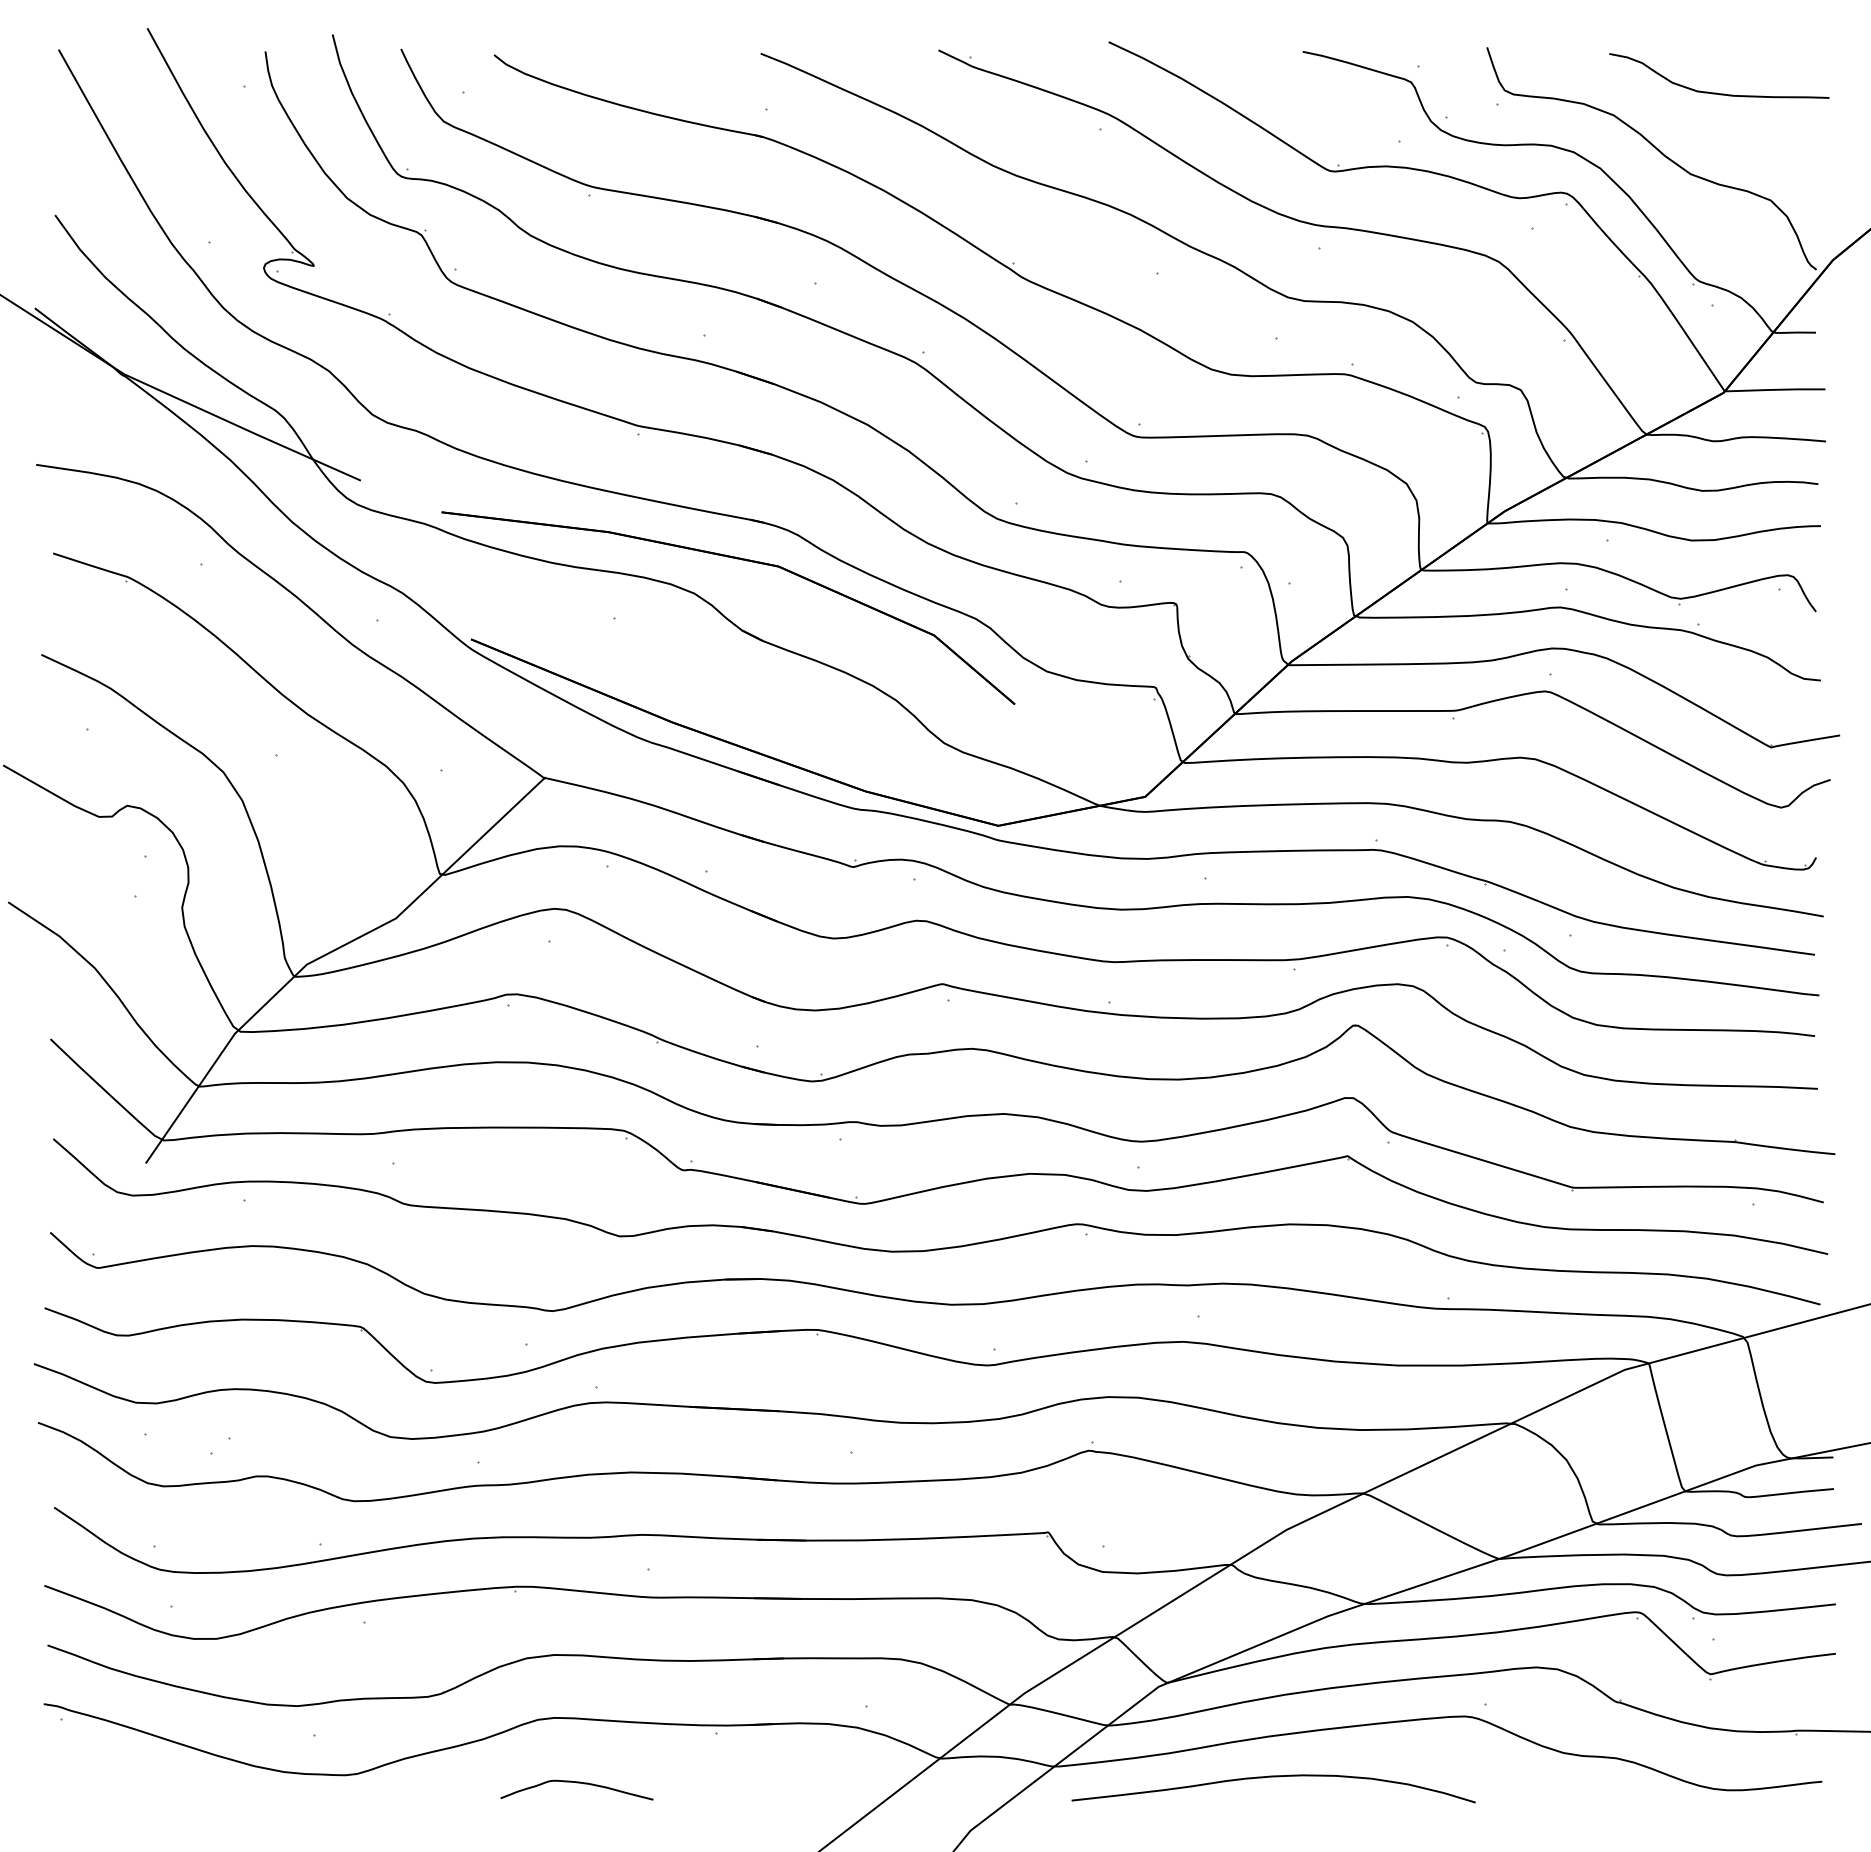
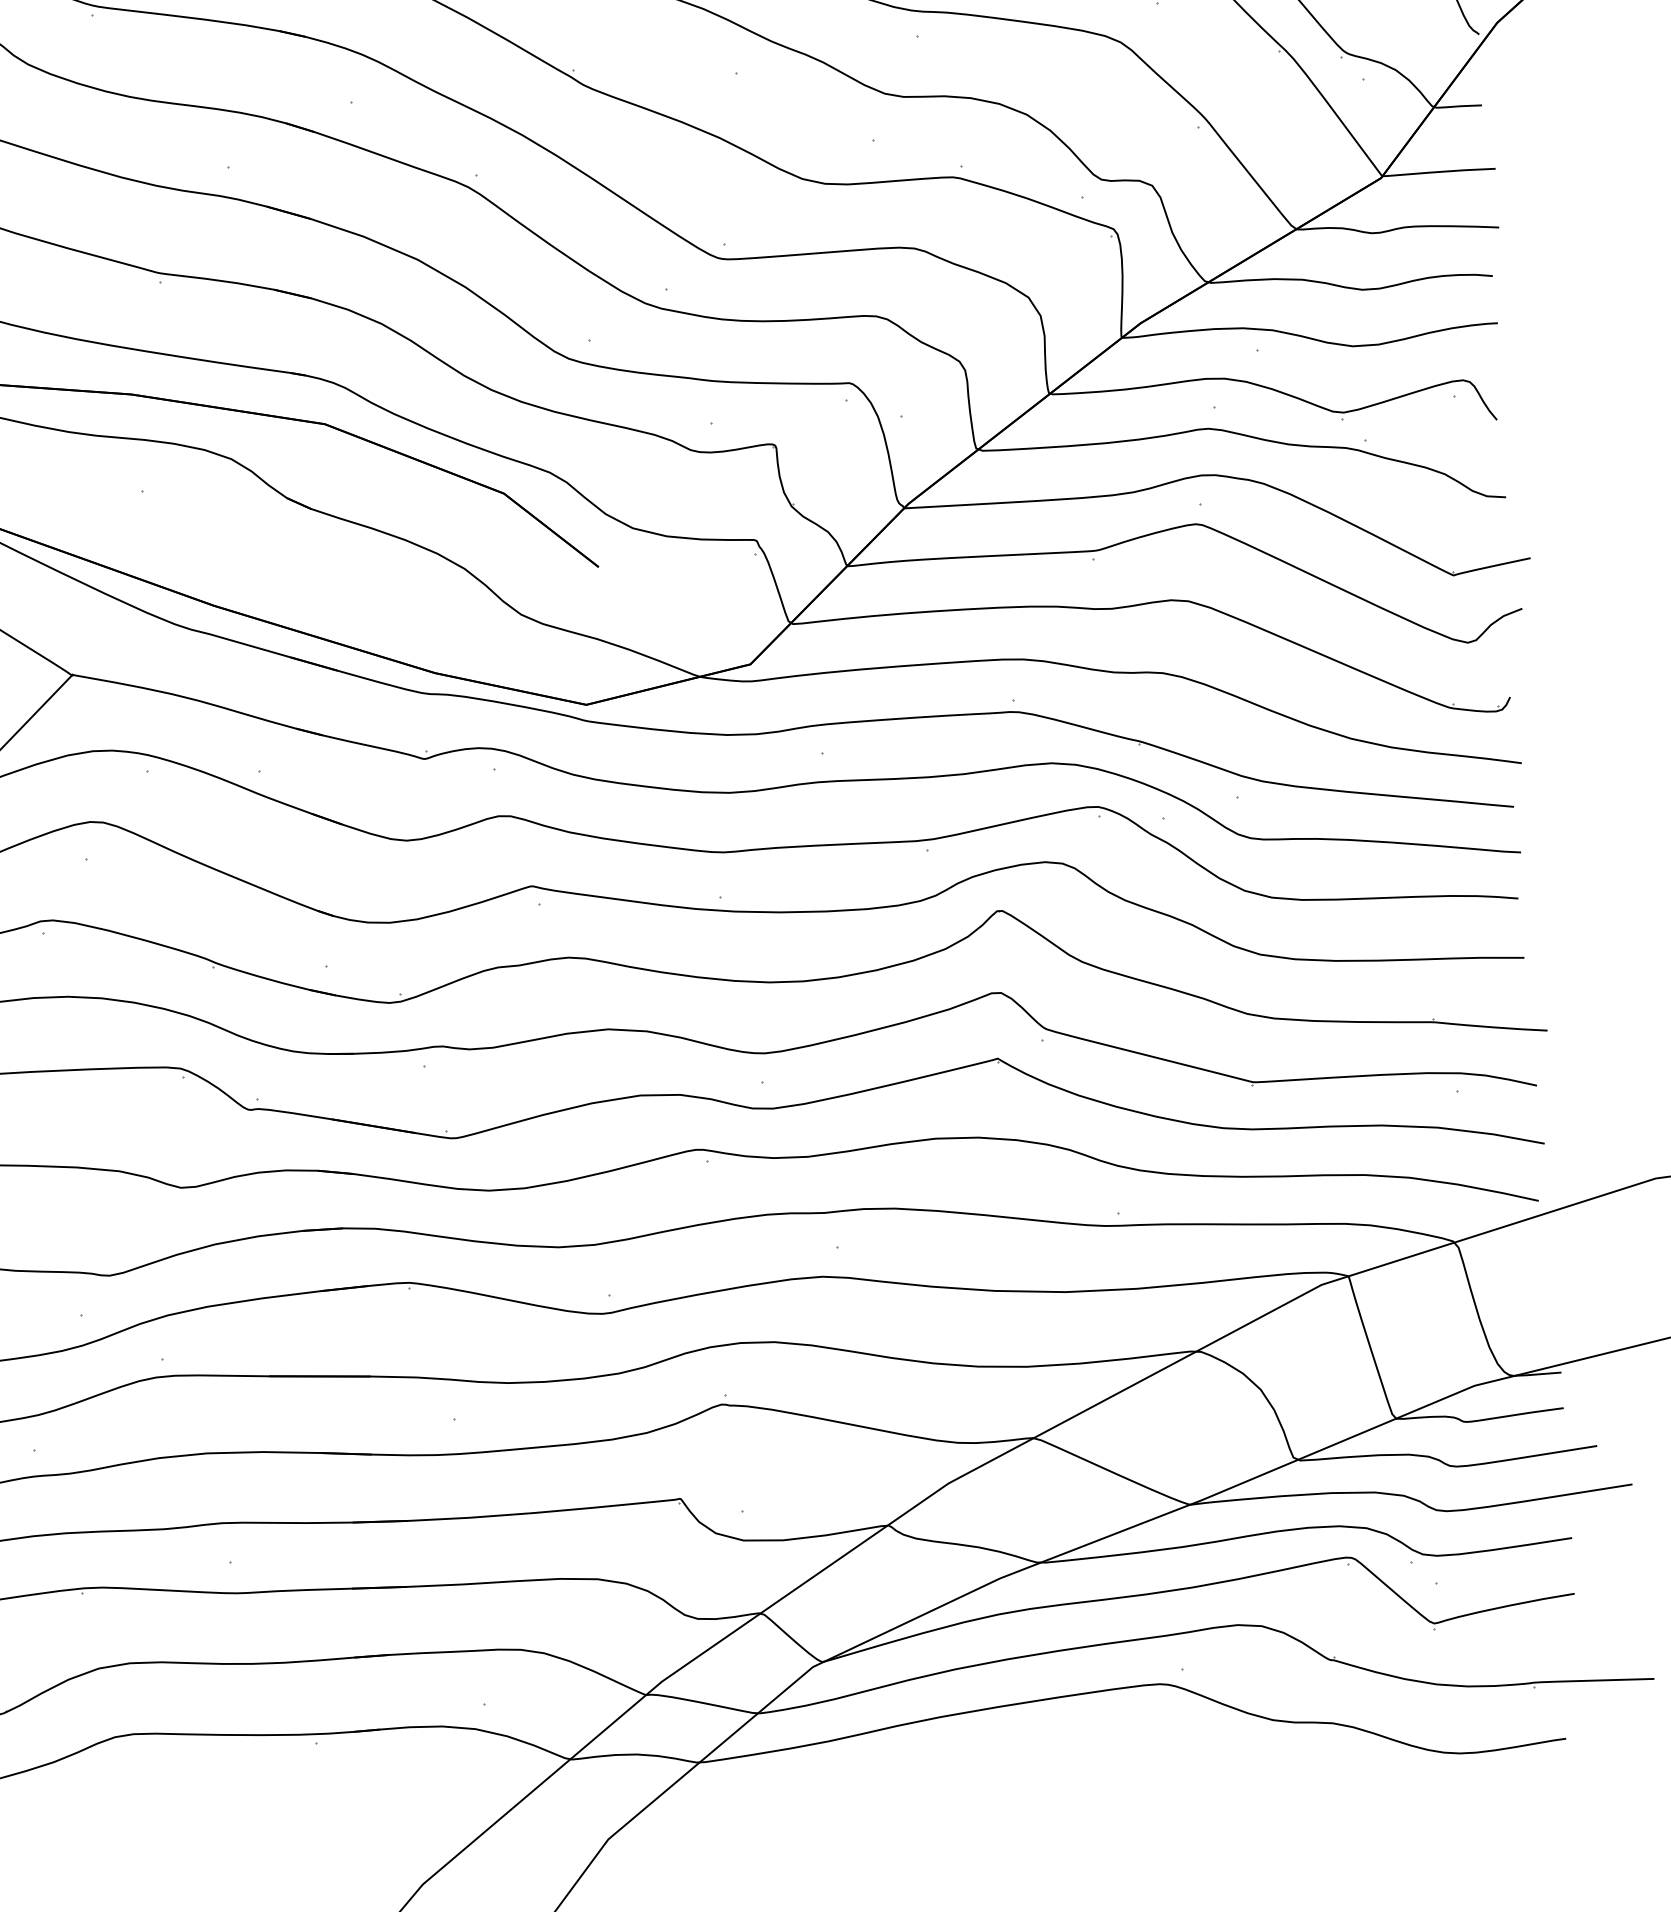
curve: (1273, 1777) -> (947, 1763), removed
curve: (576, 1783) -> (161, 1806), removed

